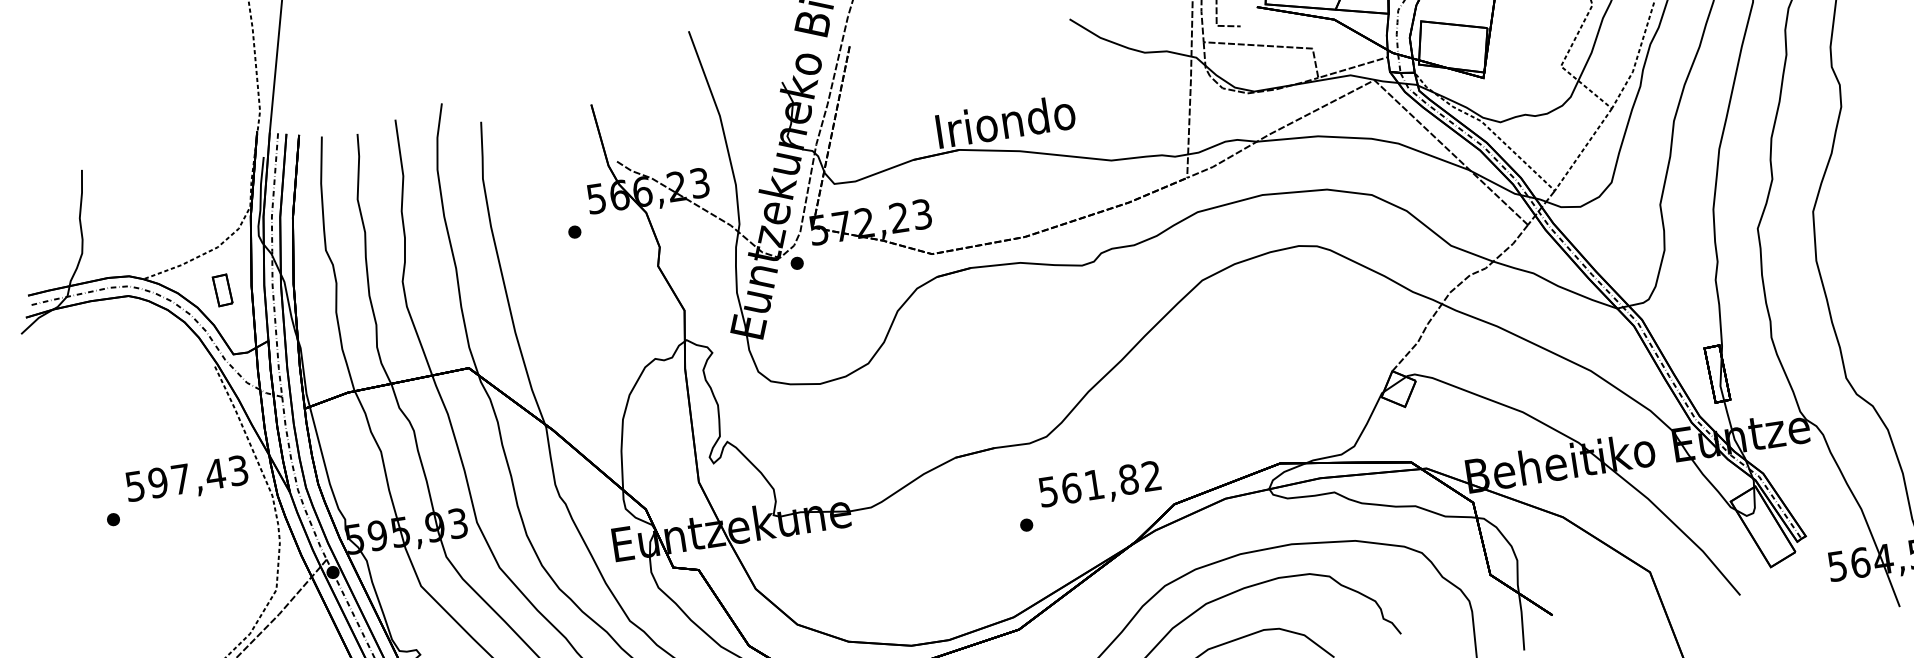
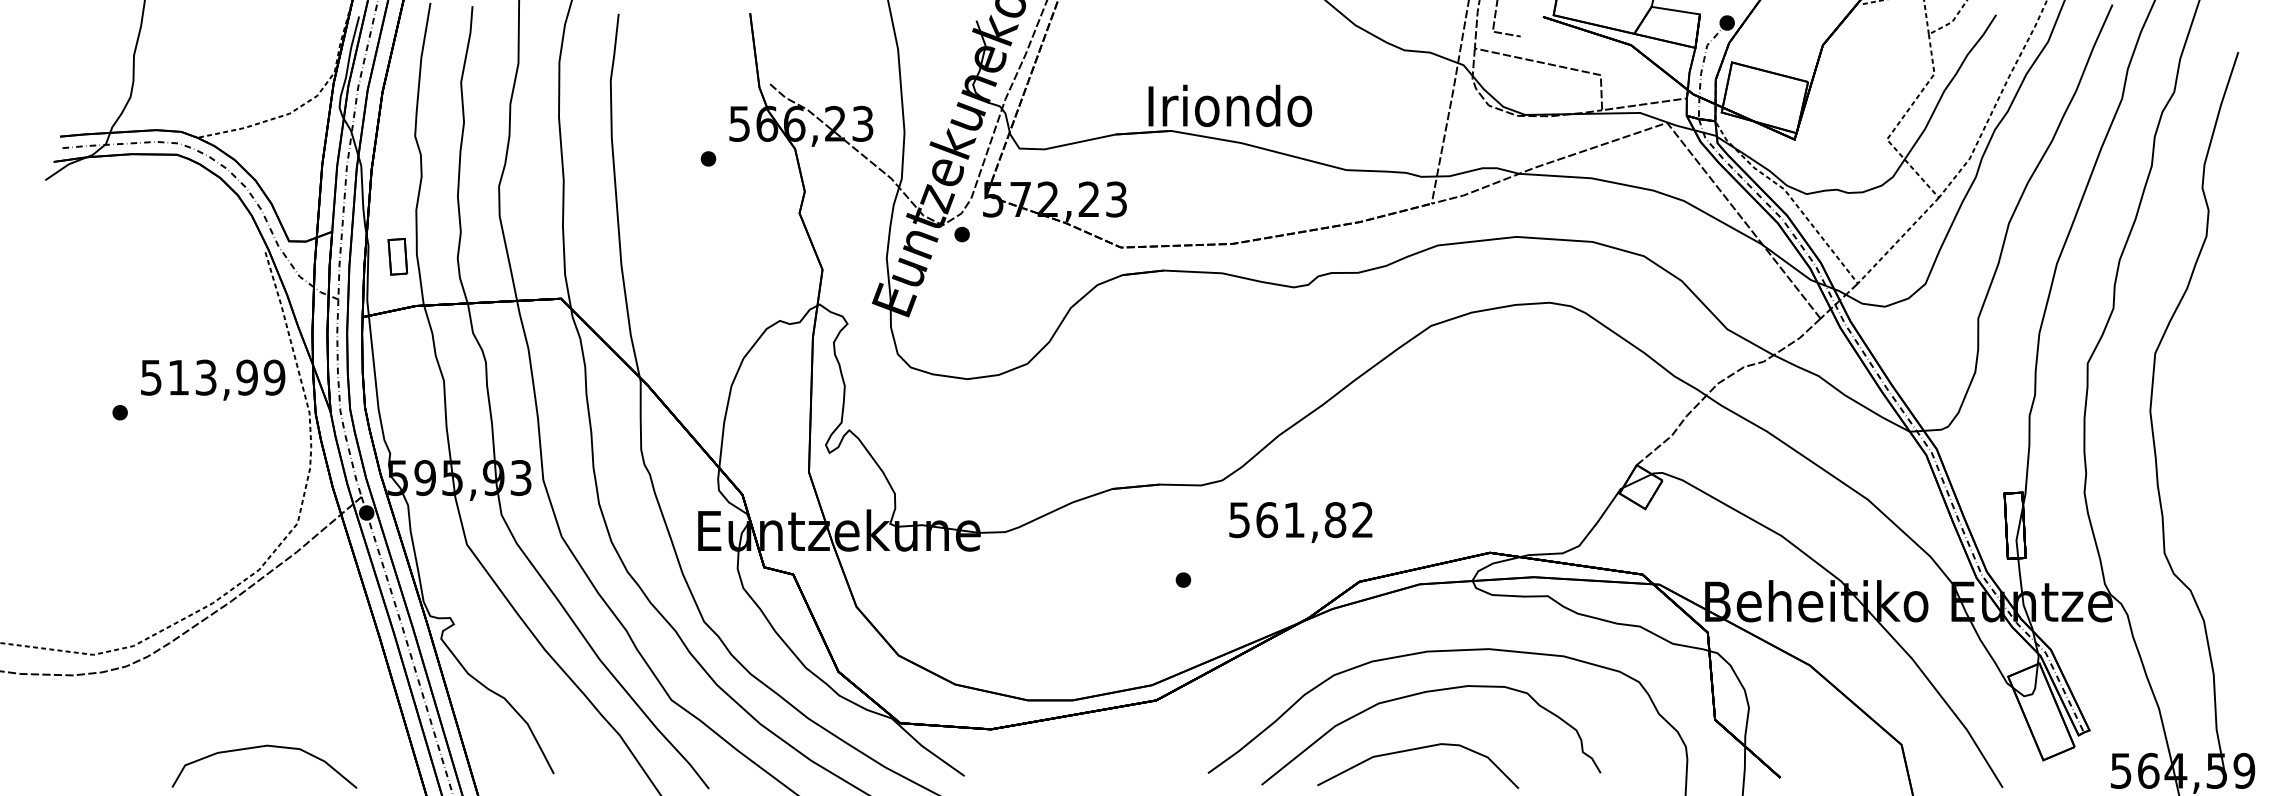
part: (222, 290) -> (397, 256), moved
text: (198, 476) -> (226, 377), 597,43 -> 513,99
text: (1099, 486) -> (1300, 522), moved

